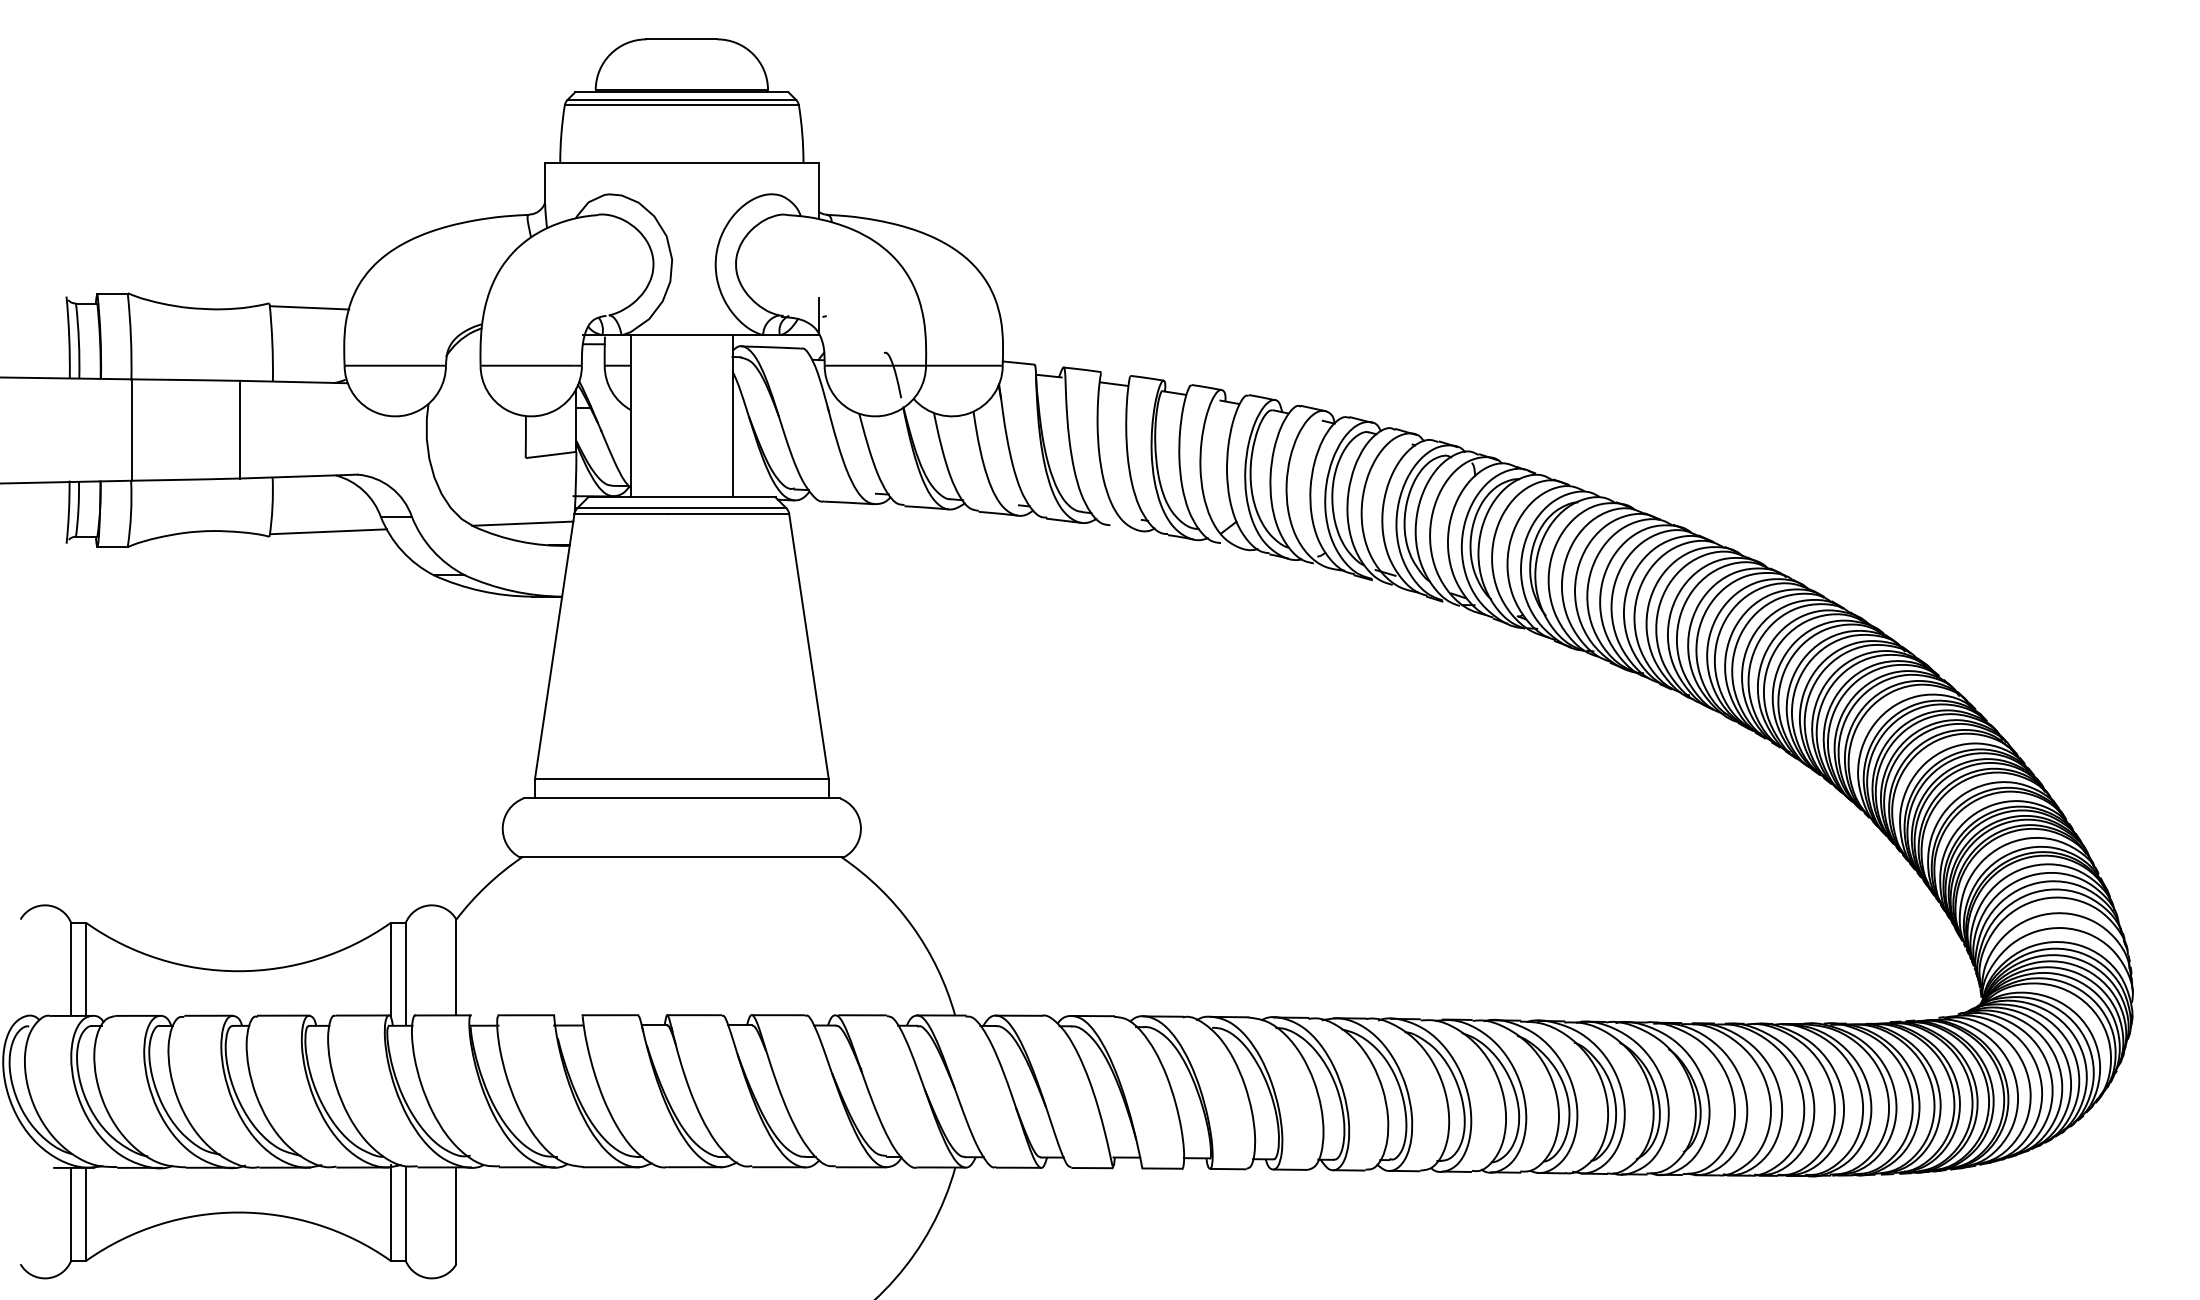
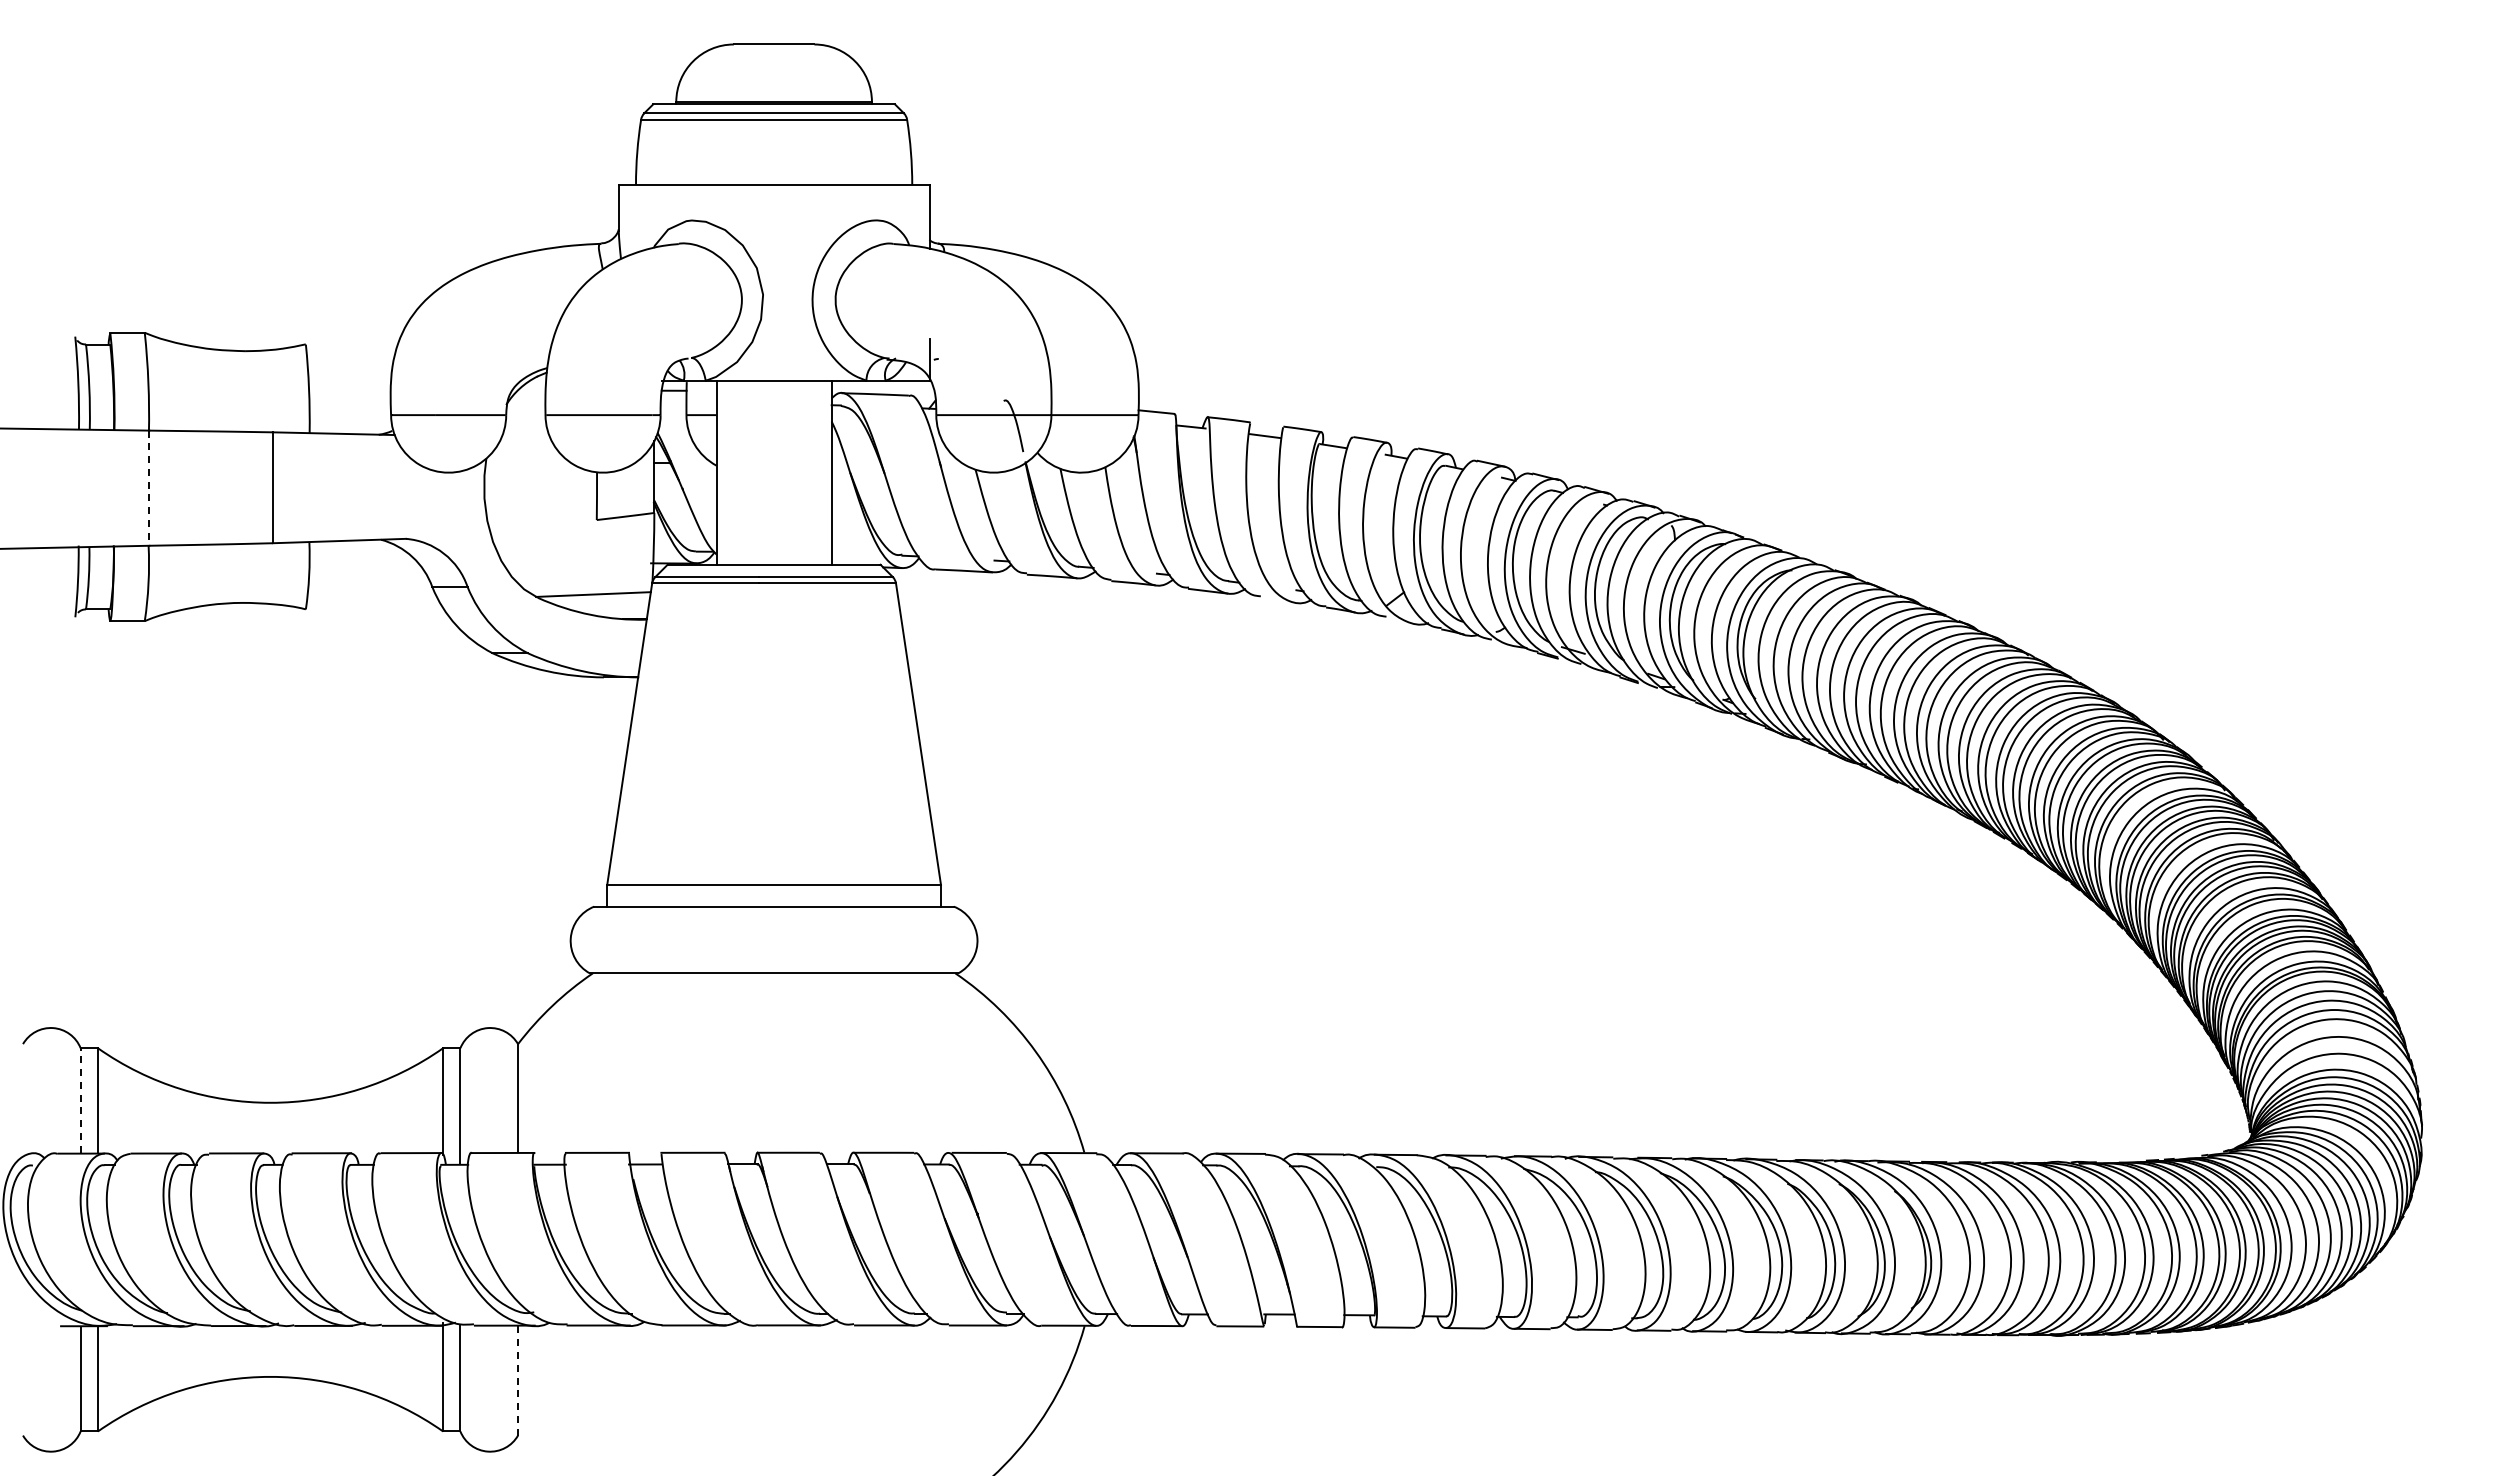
line: (309, 307) -> (351, 349), removed
line: (131, 430) -> (149, 488), solid -> dashed
line: (328, 531) -> (372, 603), removed
line: (71, 968) -> (80, 1099), solid -> dashed
line: (456, 1215) -> (518, 1380), solid -> dashed

